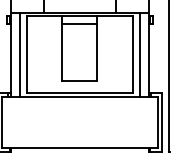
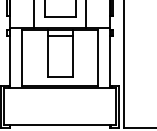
line: (19, 53) -> (16, 57), removed
line: (140, 53) -> (103, 57), removed

